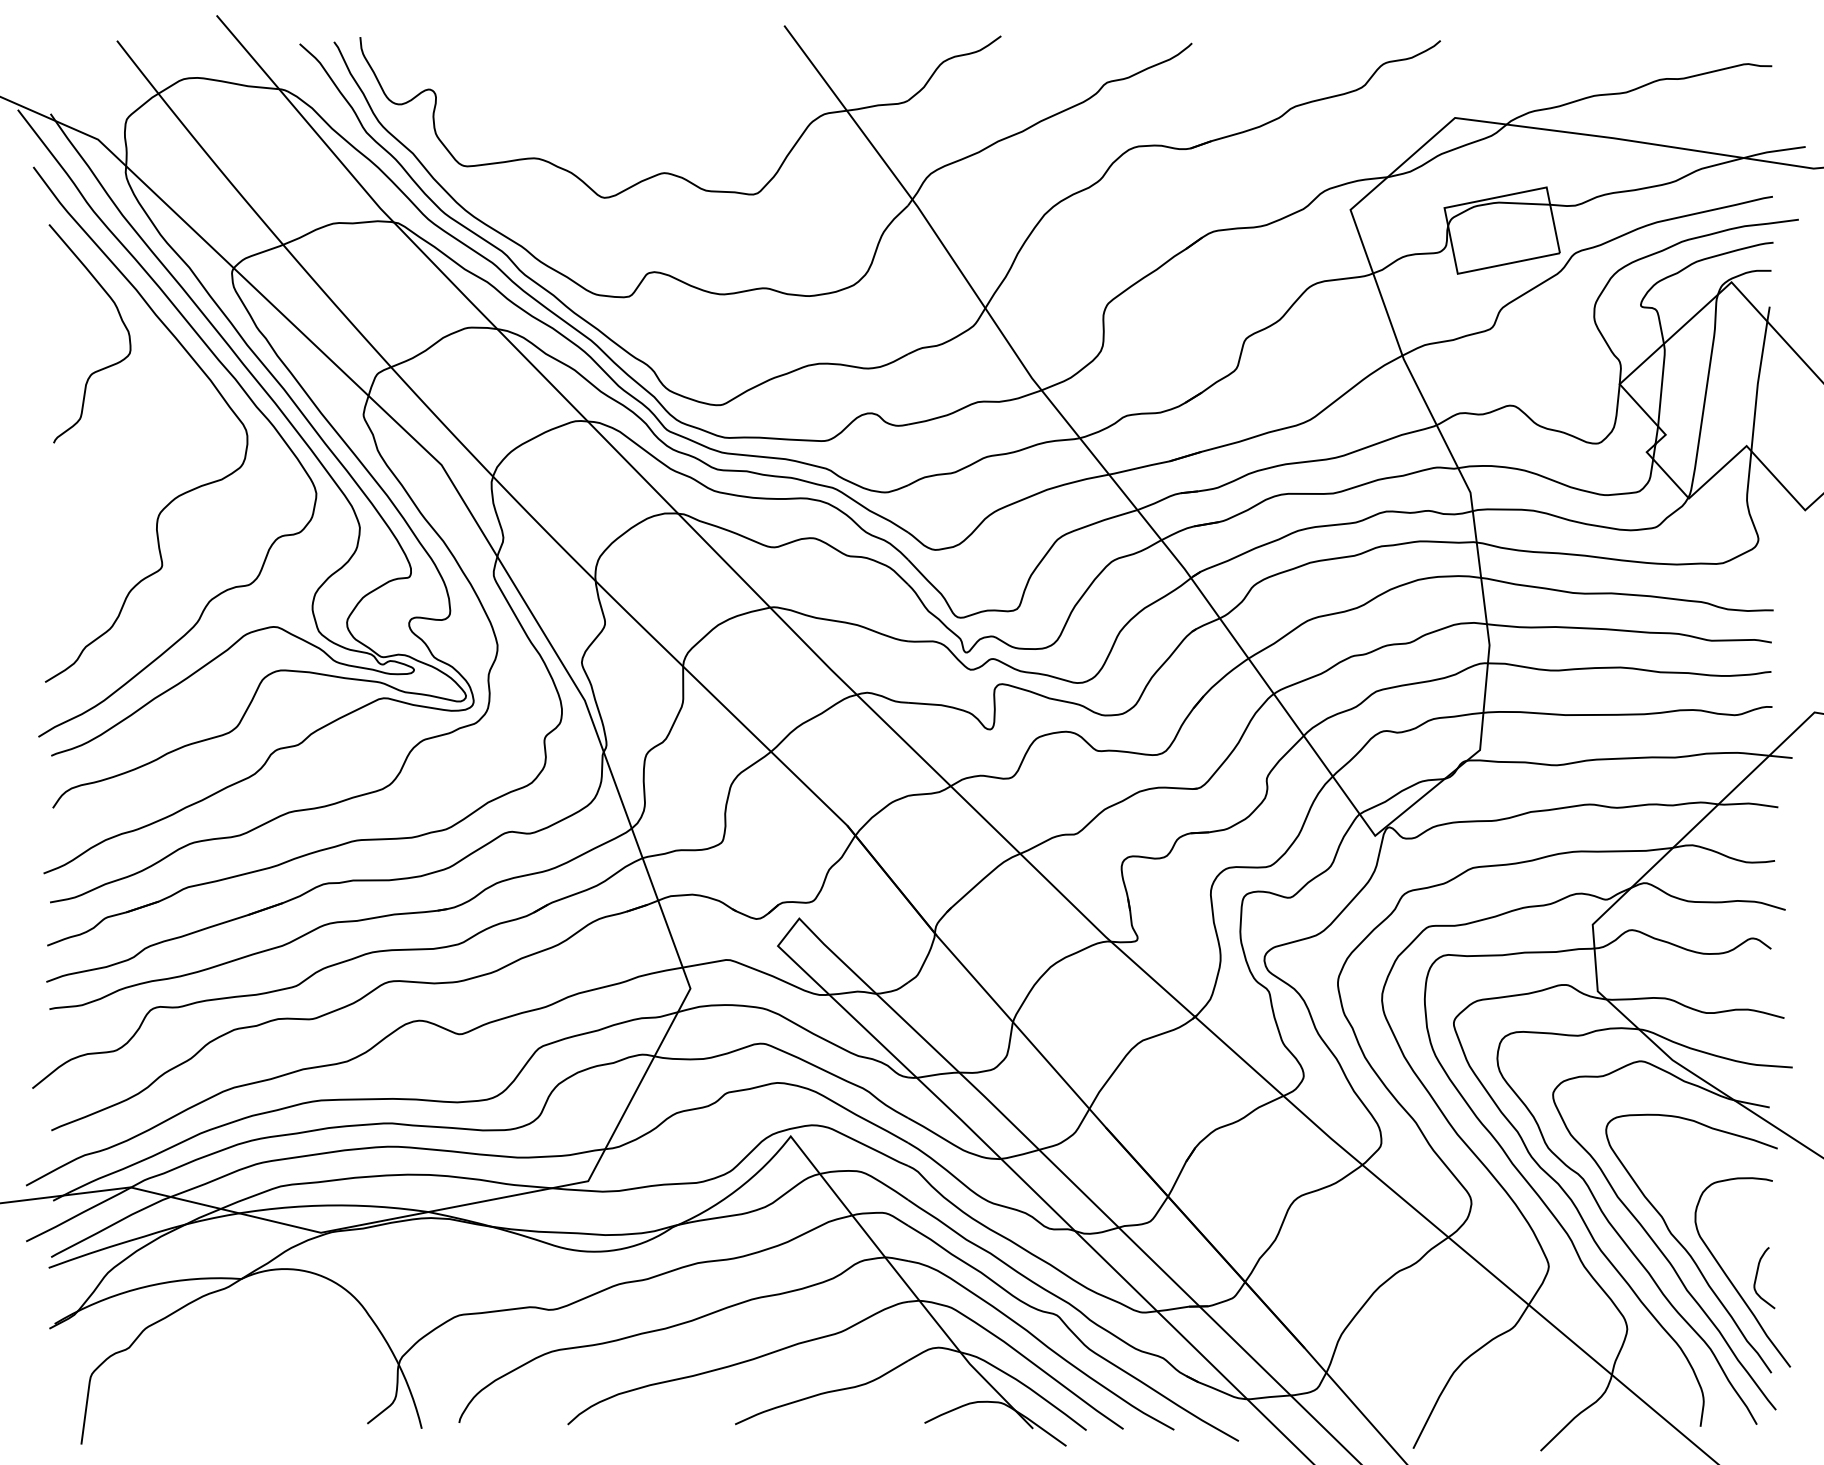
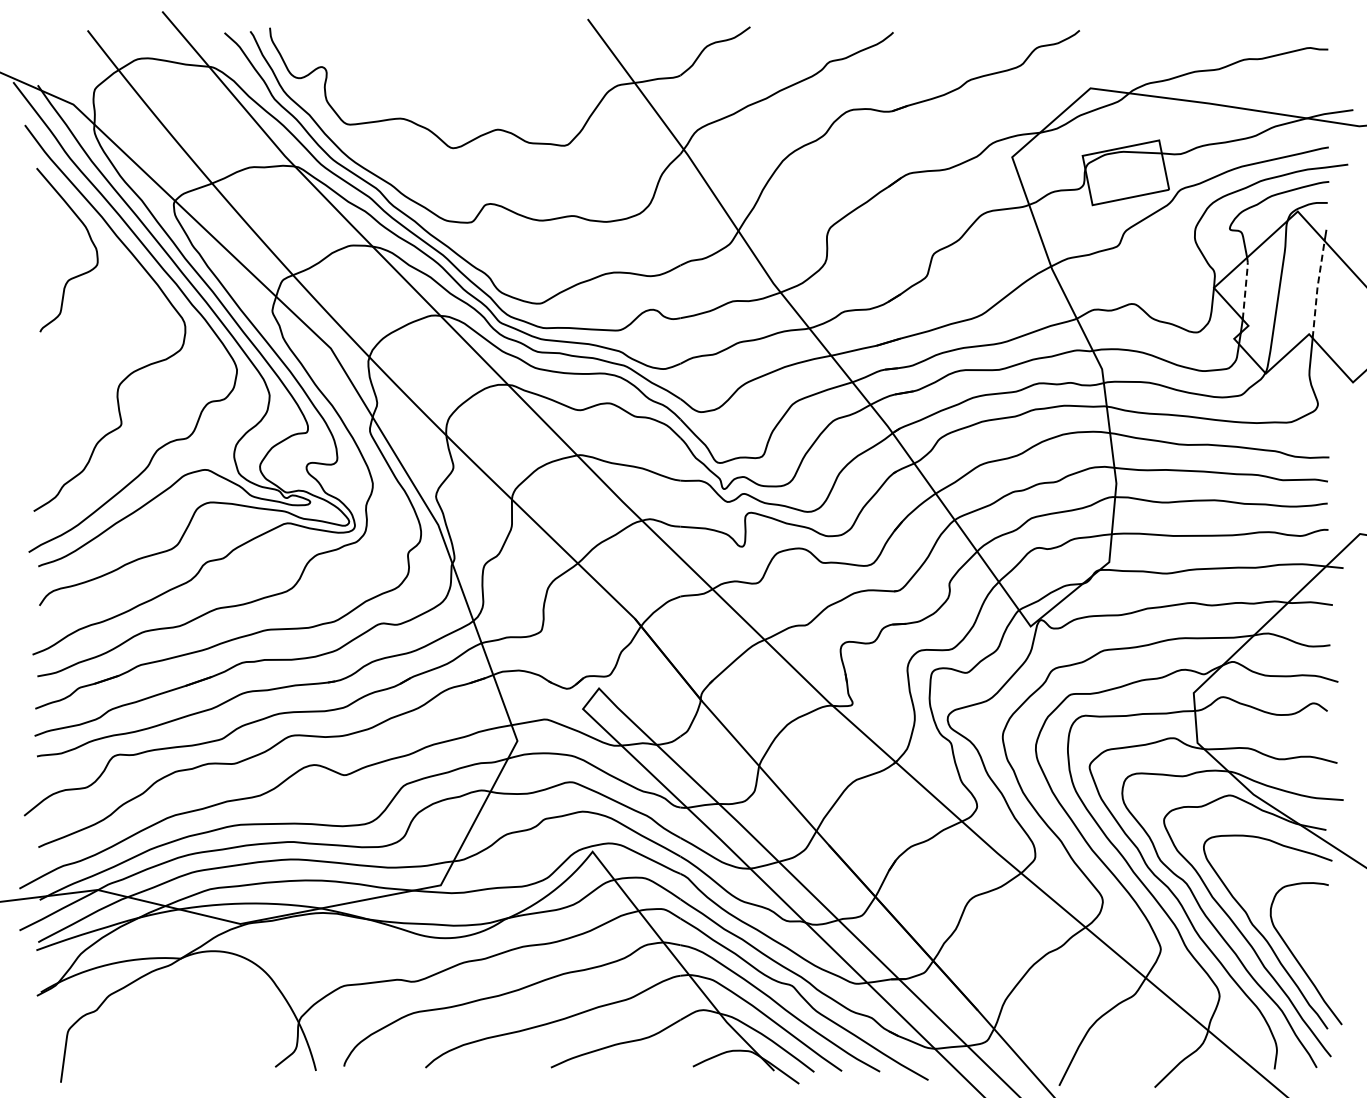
line: (1661, 382) -> (1245, 286), solid -> dashed
line: (1757, 384) -> (1317, 288), solid -> dashed
curve: (1757, 1277) -> (1317, 957), removed

